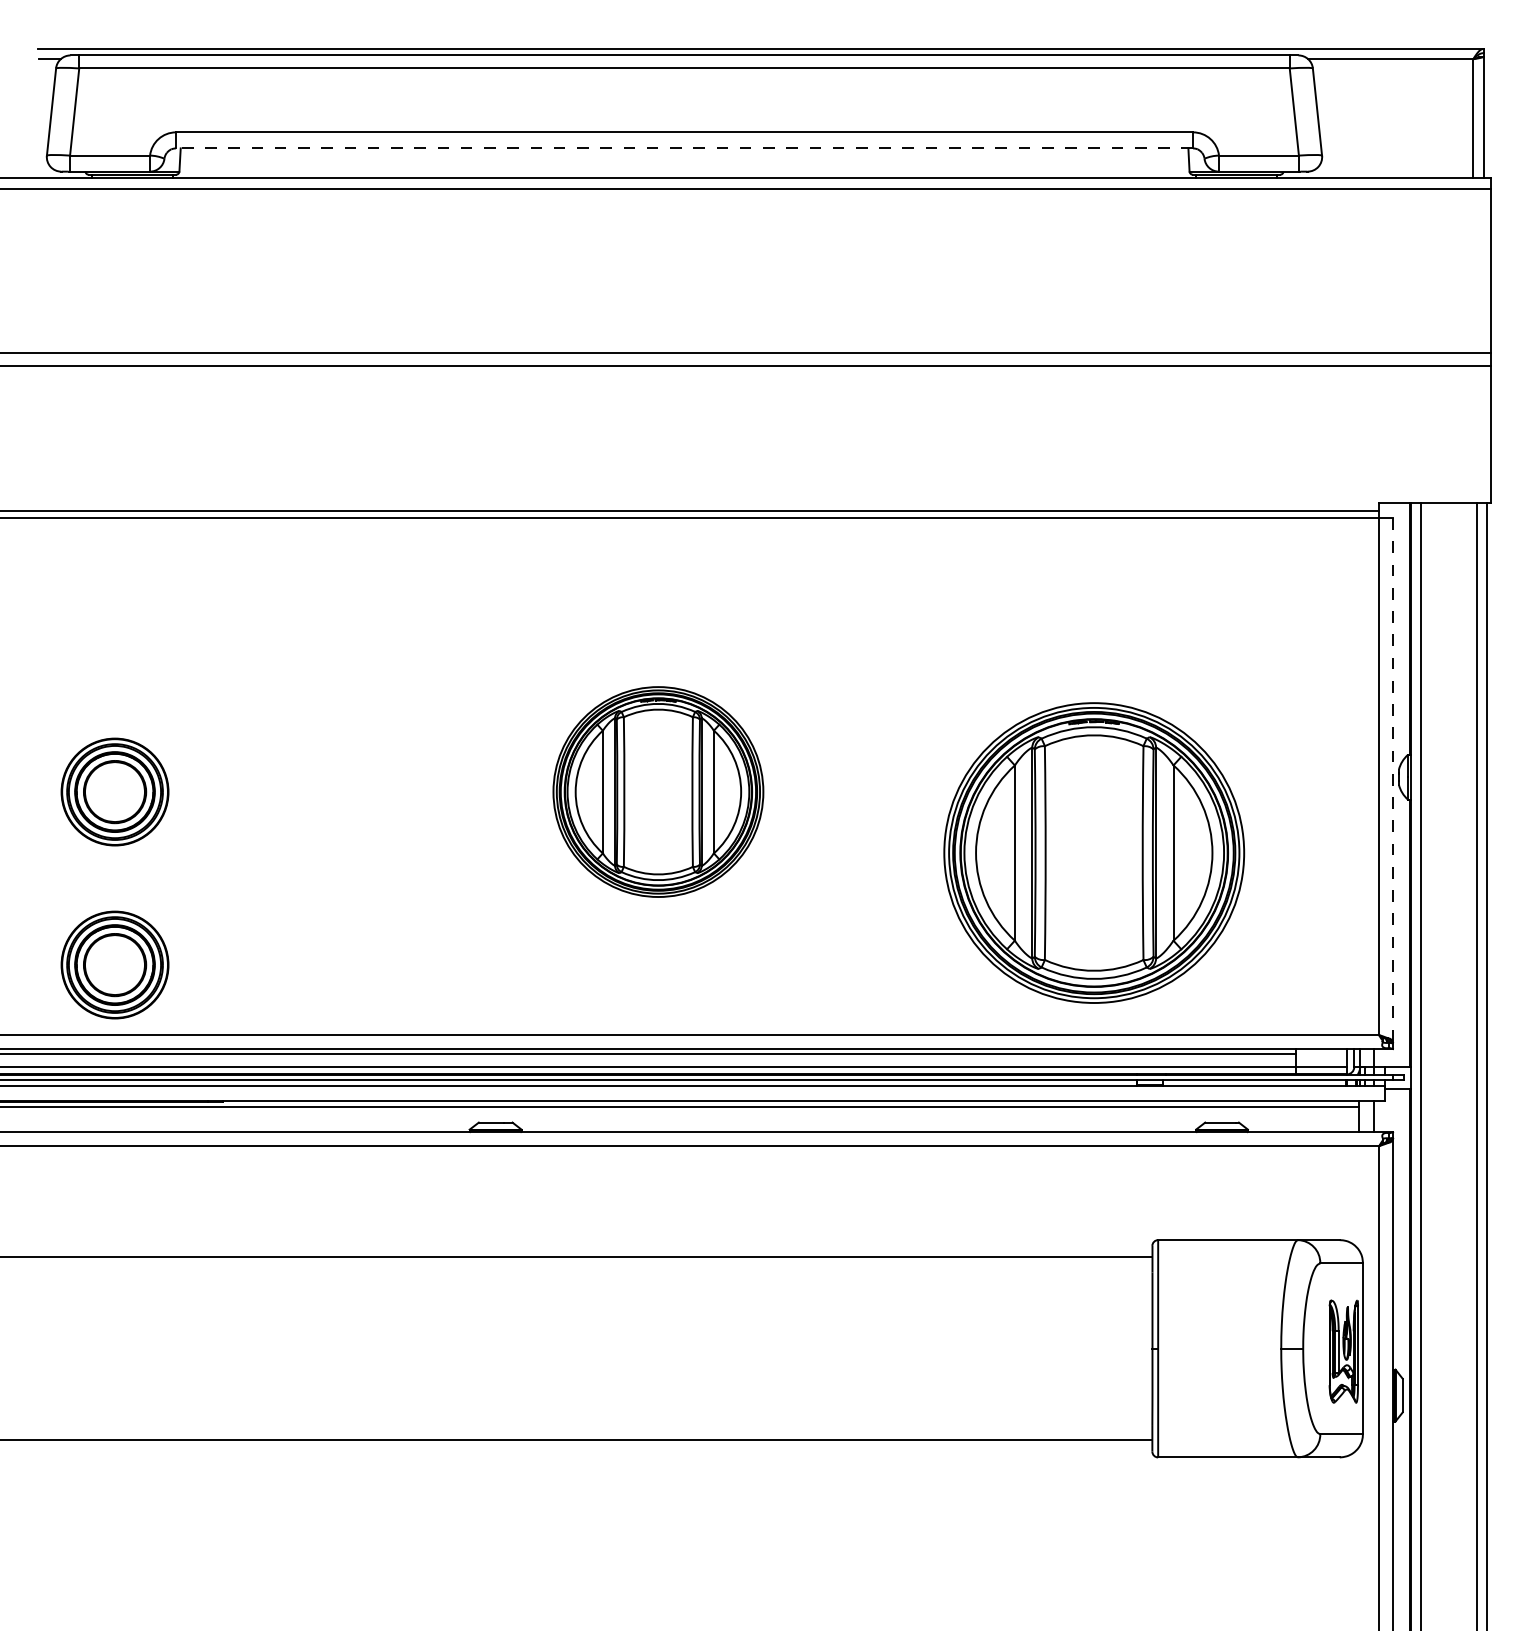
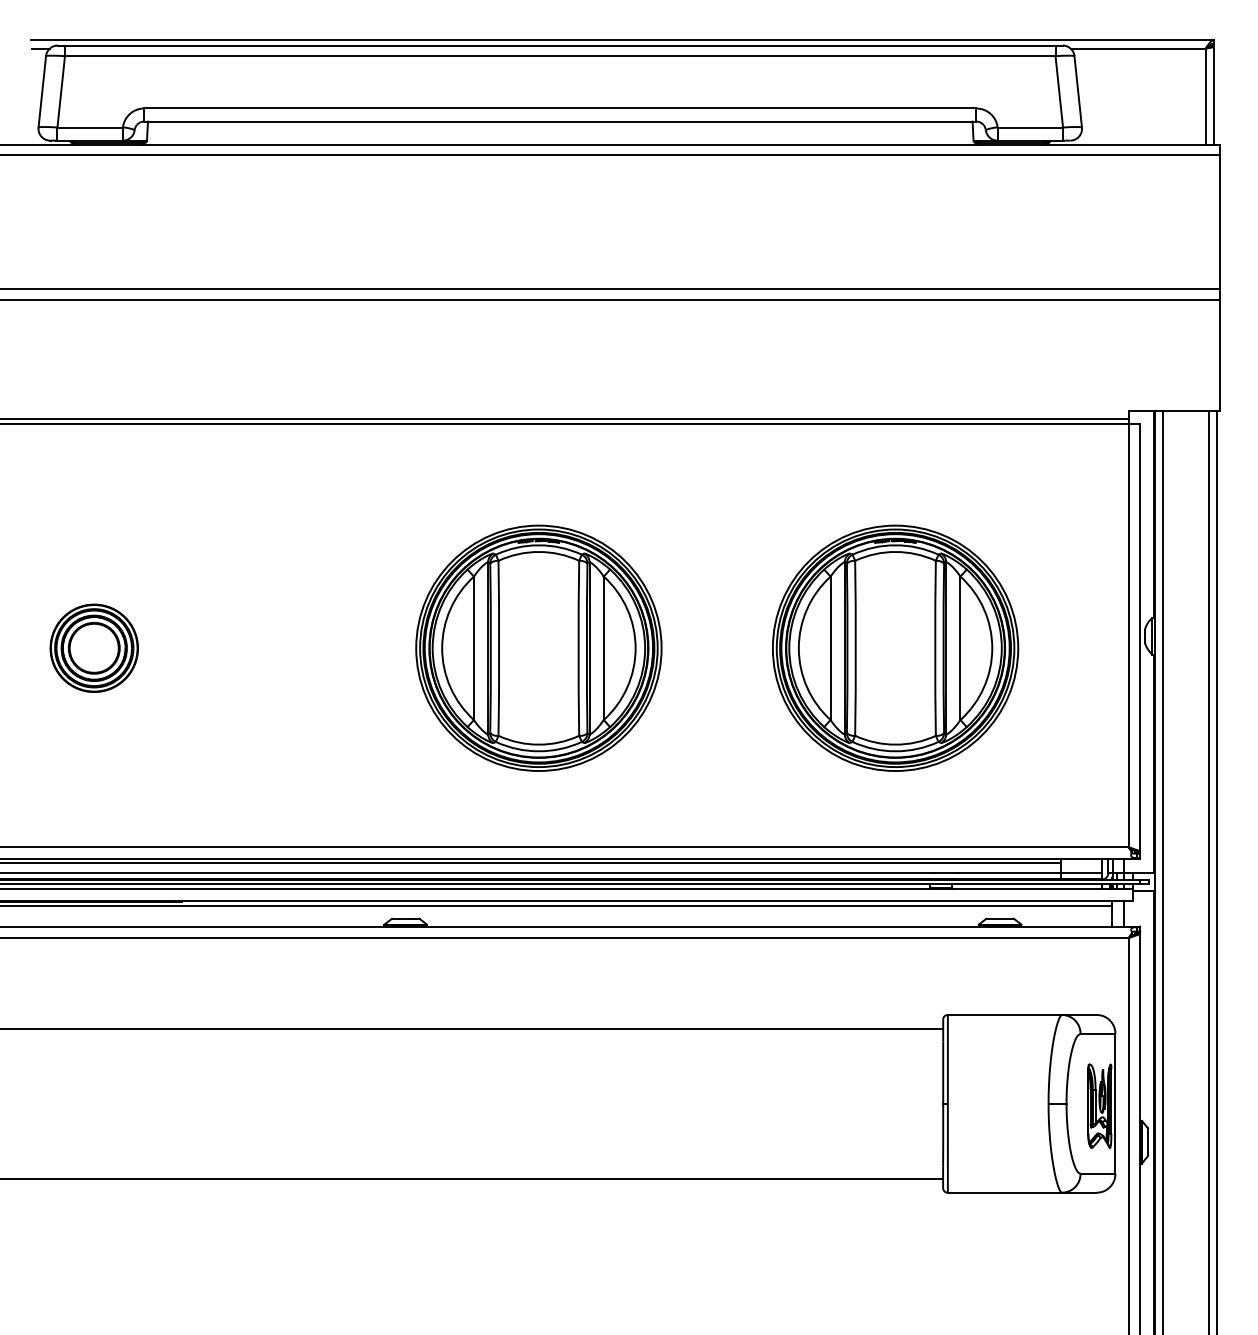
line: (684, 148) -> (560, 121), dashed -> solid
line: (1392, 780) -> (1139, 638), dashed -> solid
part: (658, 791) -> (538, 647), size x1.43
part: (1094, 852) -> (895, 647), moved
part: (114, 964) -> (93, 789), removed

